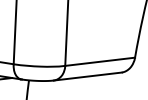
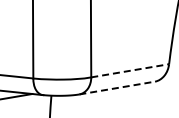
line: (100, 61) -> (130, 70), solid -> dashed
line: (88, 76) -> (117, 87), solid -> dashed

